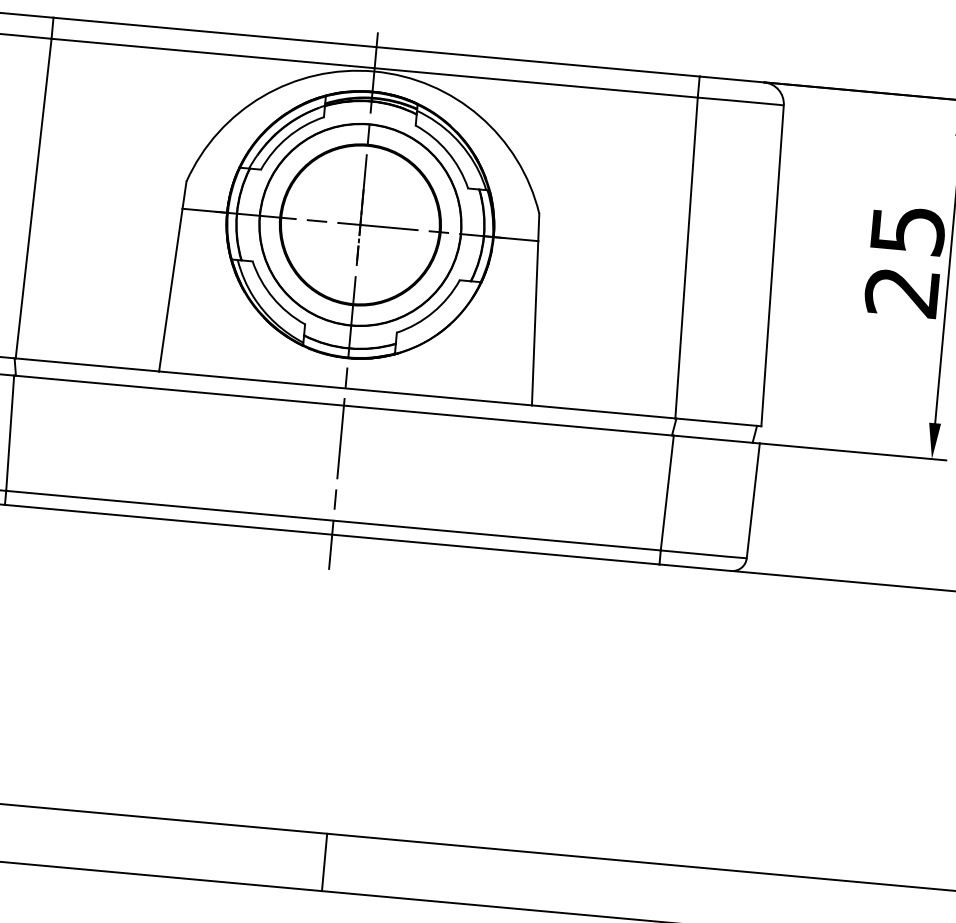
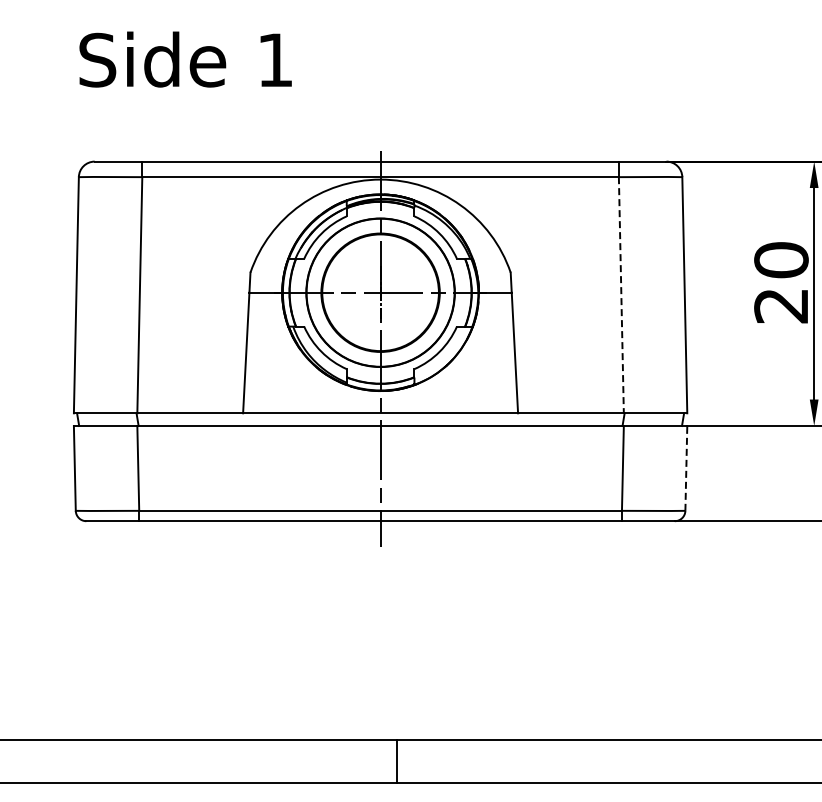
text: (907, 230) -> (781, 260), 25 -> 20
line: (686, 258) -> (621, 295), solid -> dashed
line: (753, 499) -> (686, 467), solid -> dashed

